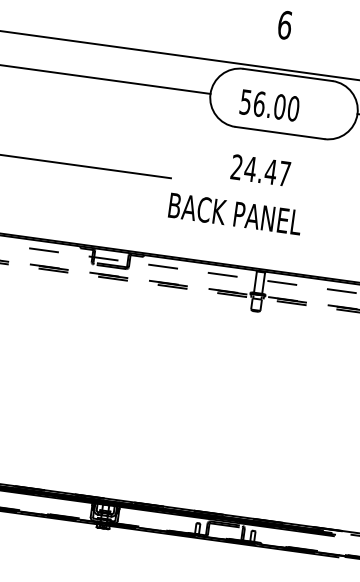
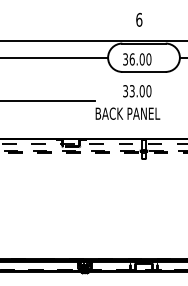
text: (245, 100) -> (125, 58), 56.00 -> 36.00
text: (261, 171) -> (137, 91), 24.47 -> 33.00

